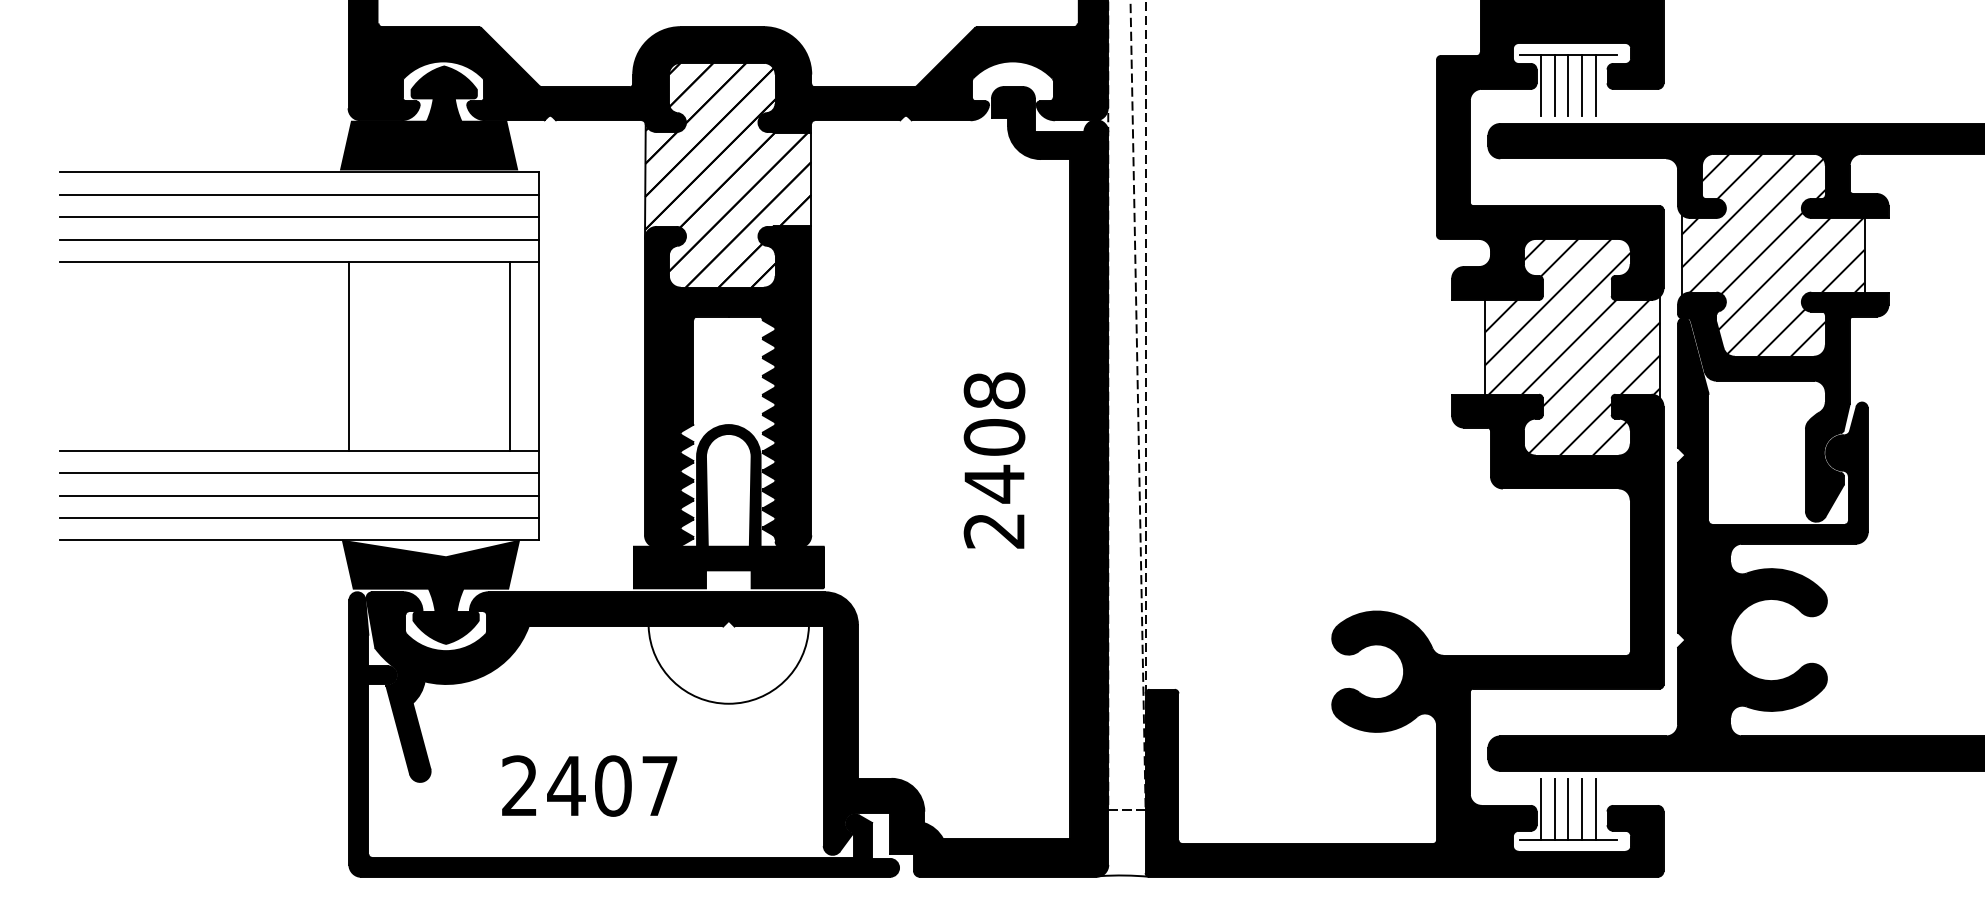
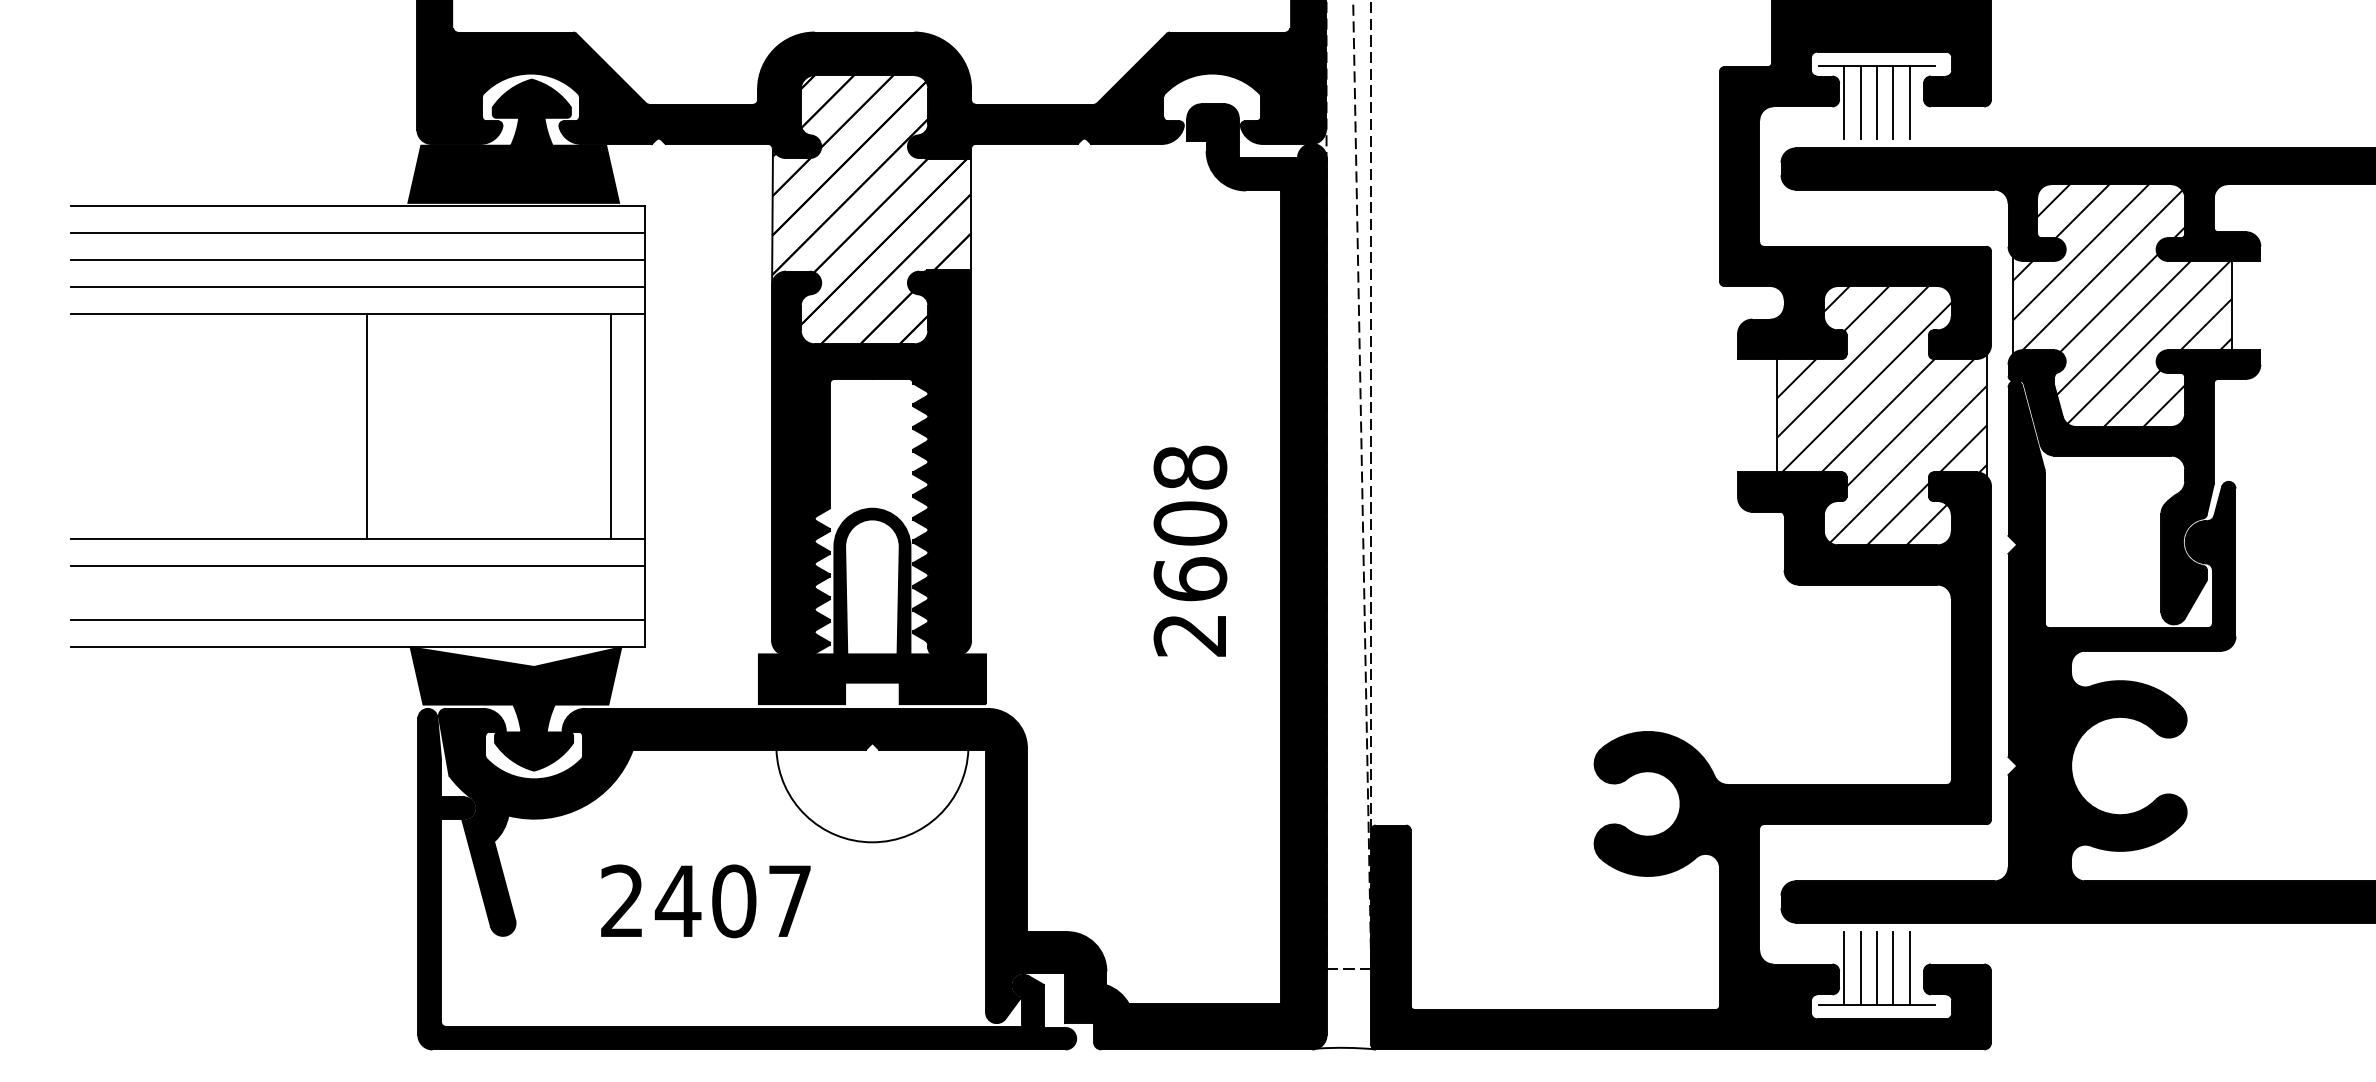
line: (349, 356) -> (366, 426), moved
text: (994, 483) -> (1190, 578), 2408 -> 2608
line: (299, 495) -> (358, 593), removed
text: (589, 785) -> (705, 900), moved

